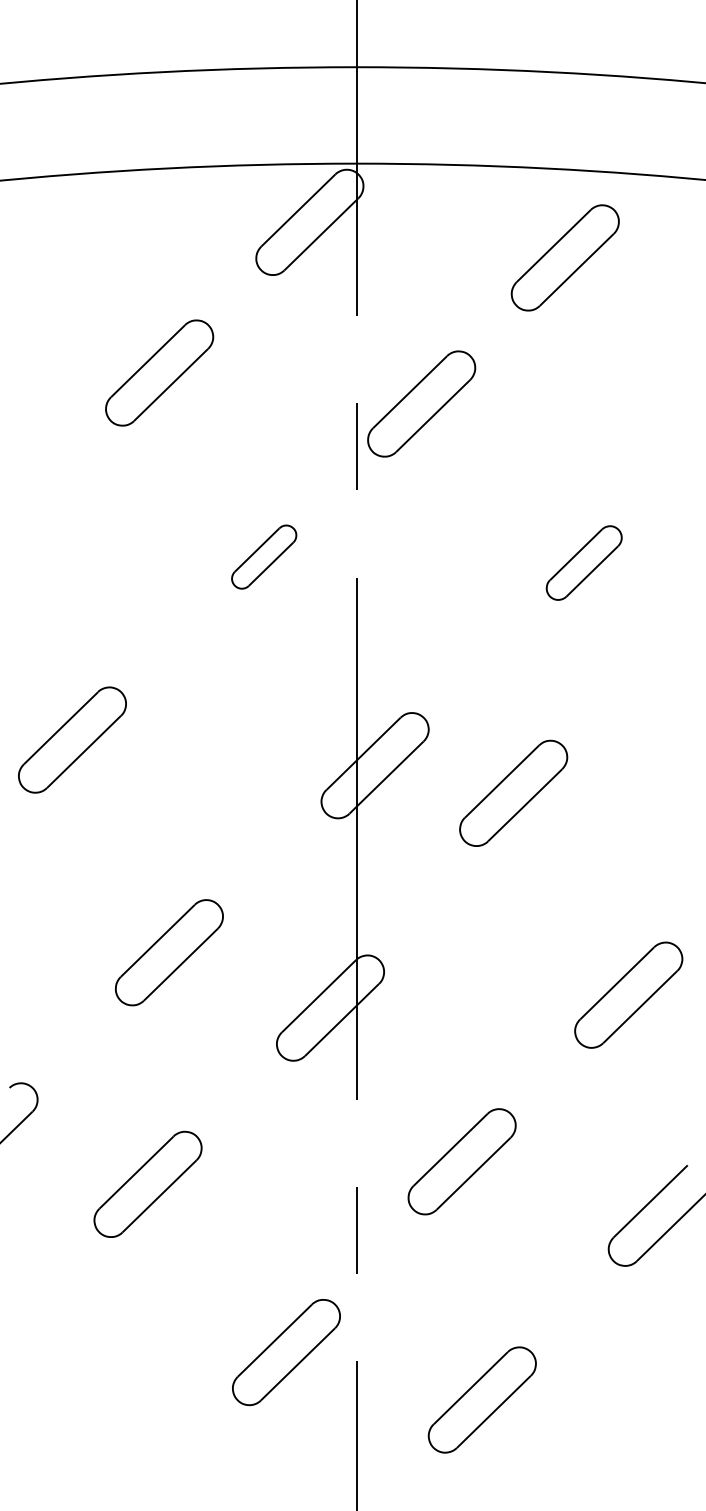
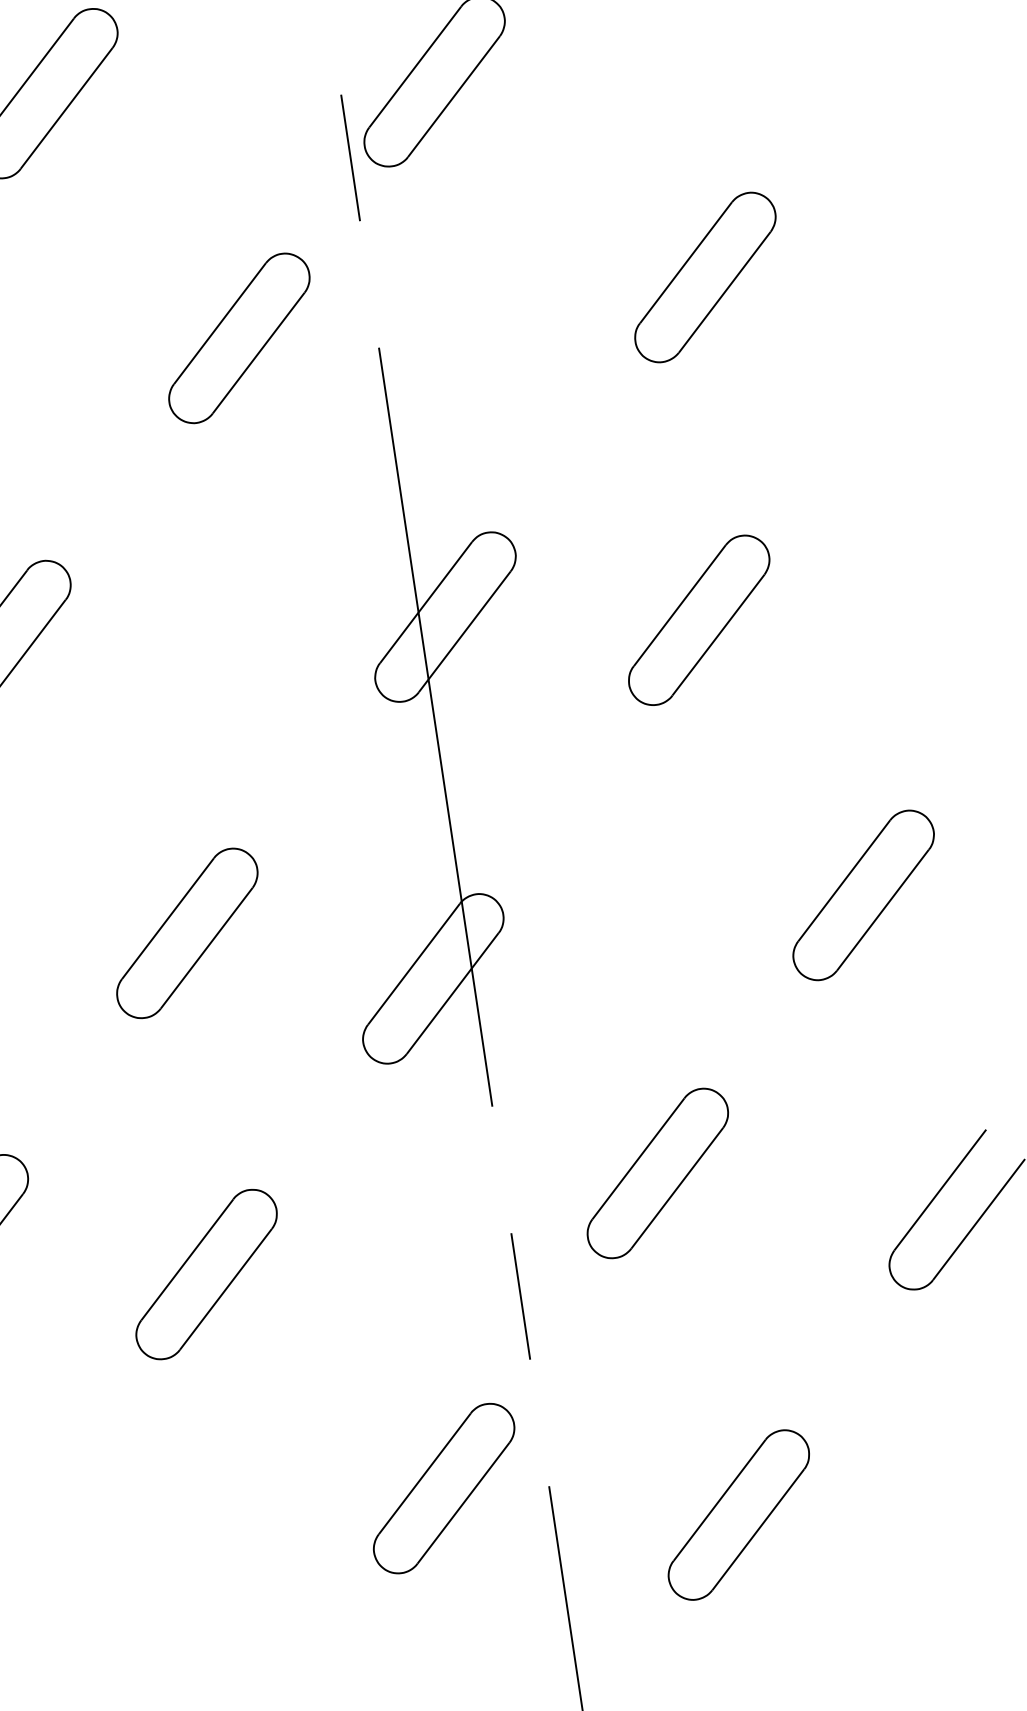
part: (263, 556) -> (238, 337), size x1.67
part: (583, 562) -> (704, 276), size x1.43
part: (513, 792) -> (698, 619), moved

